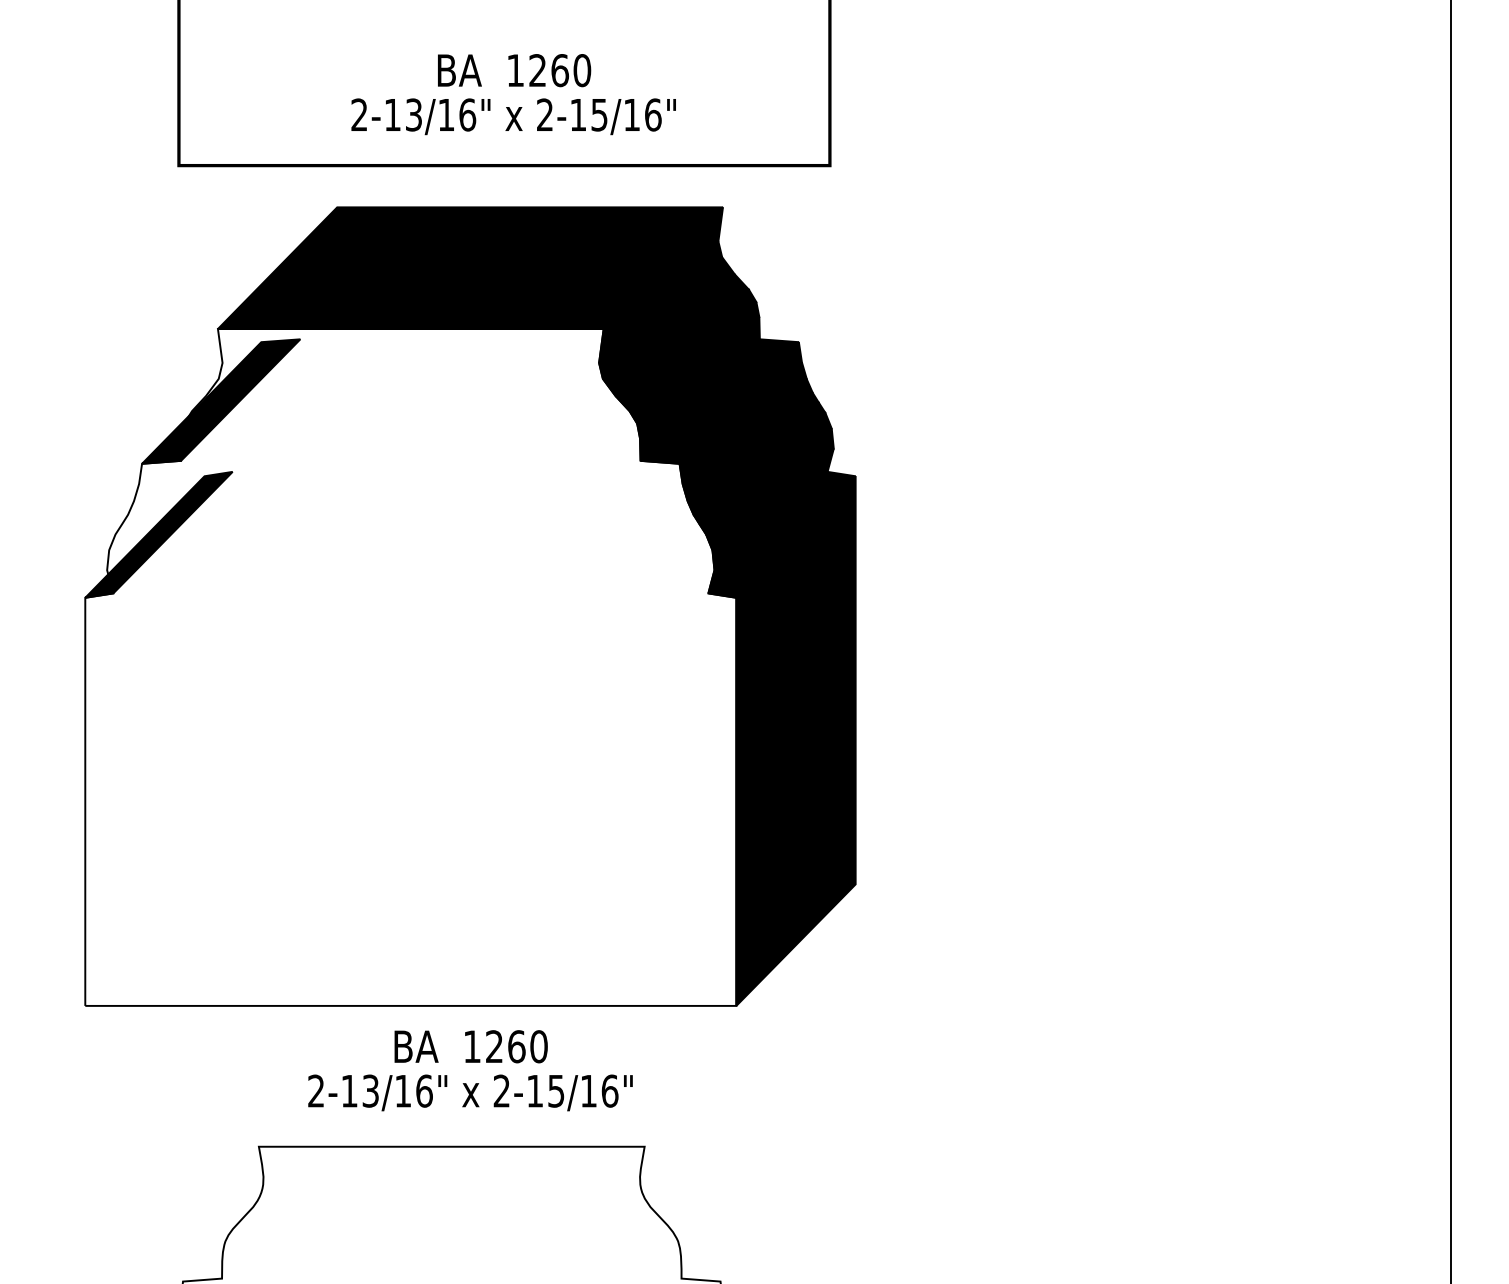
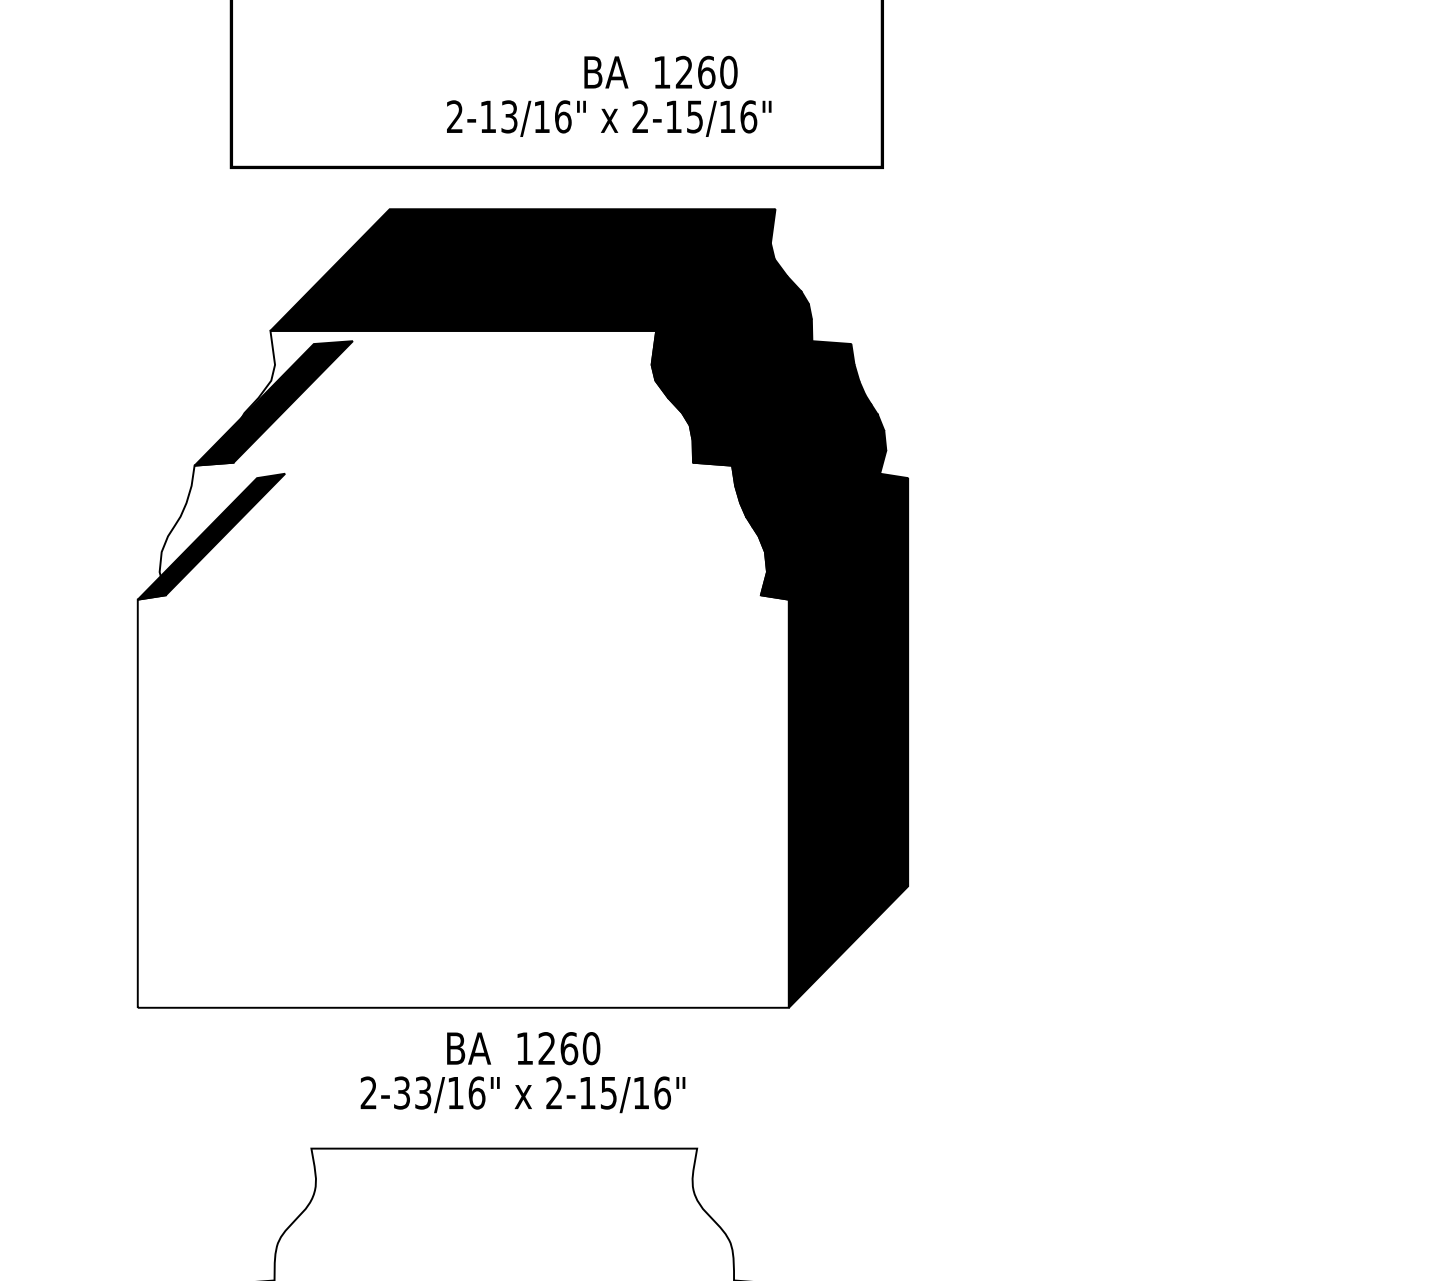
text: (514, 70) -> (661, 72), moved
text: (513, 116) -> (609, 118), moved
text: (349, 1090) -> (402, 1092), 2-13/16" -> 2-33/16"

